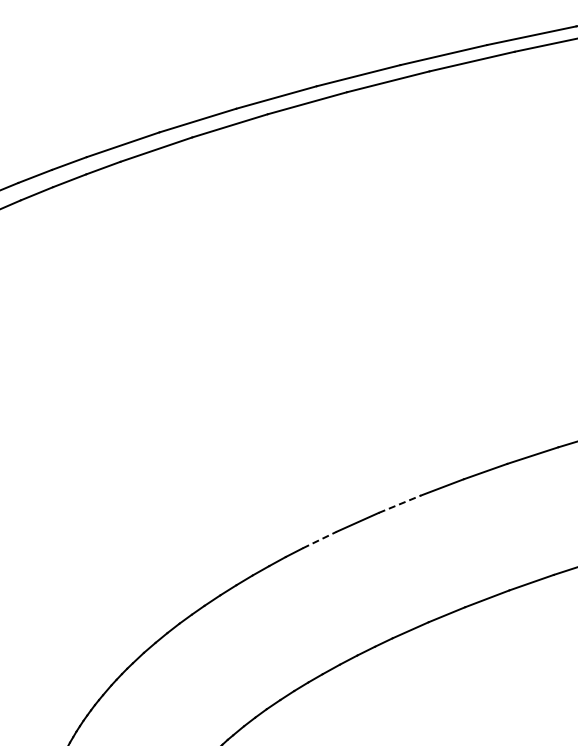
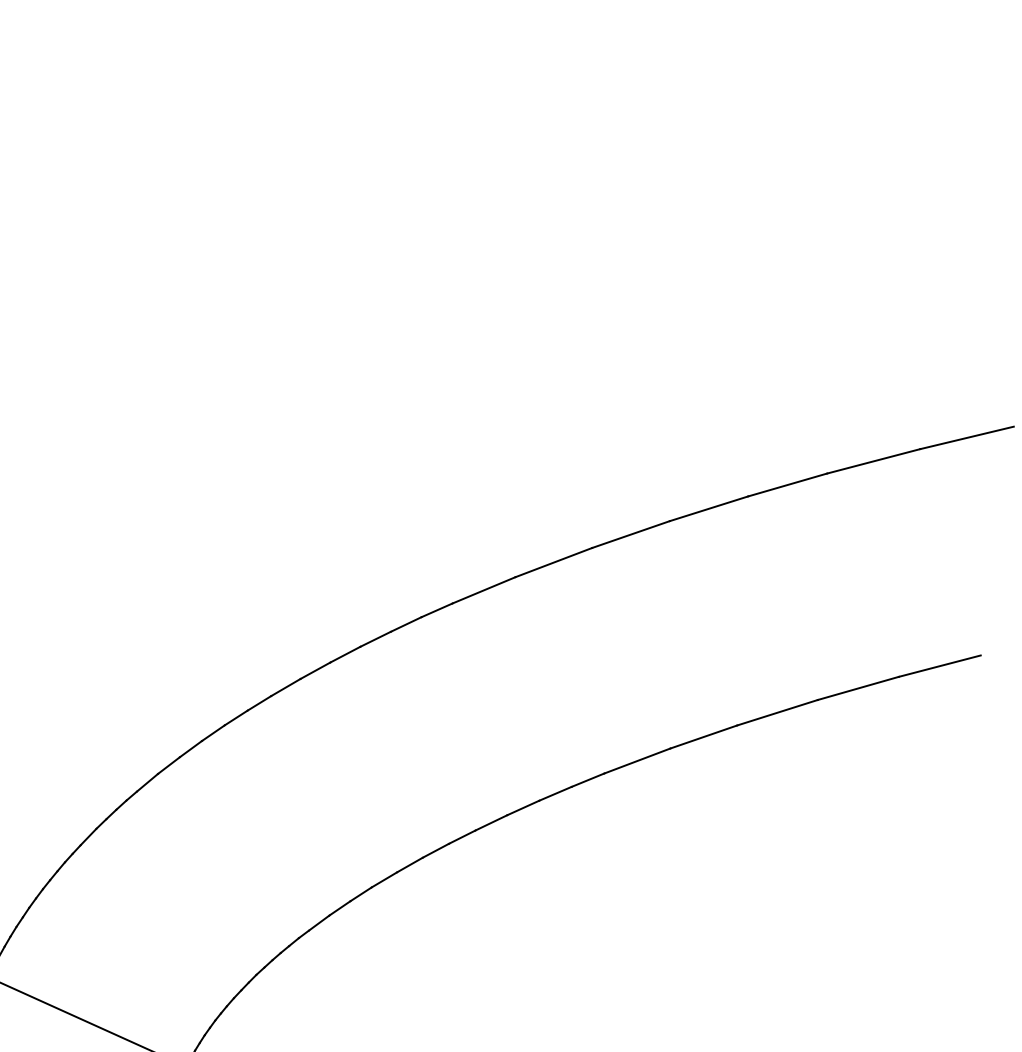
line: (399, 504) -> (630, 535), dashed -> solid
line: (319, 540) -> (483, 591), dashed -> solid

